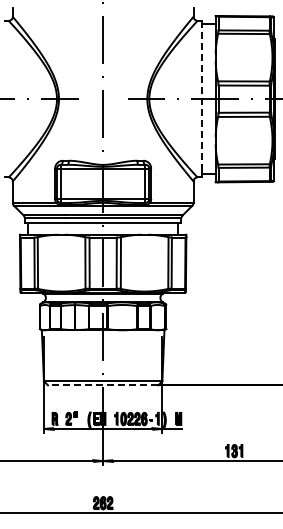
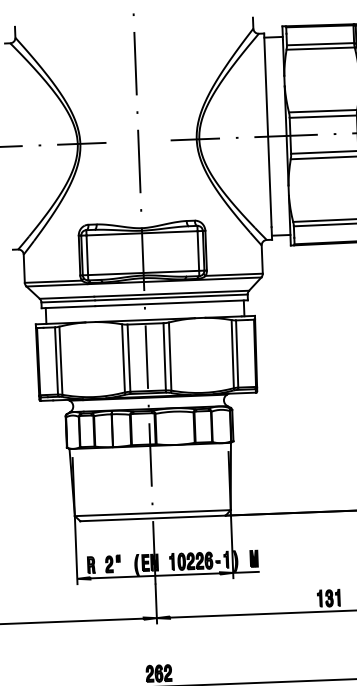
line: (201, 94) -> (267, 130), dashed -> solid
line: (102, 385) -> (152, 518), dashed -> solid

